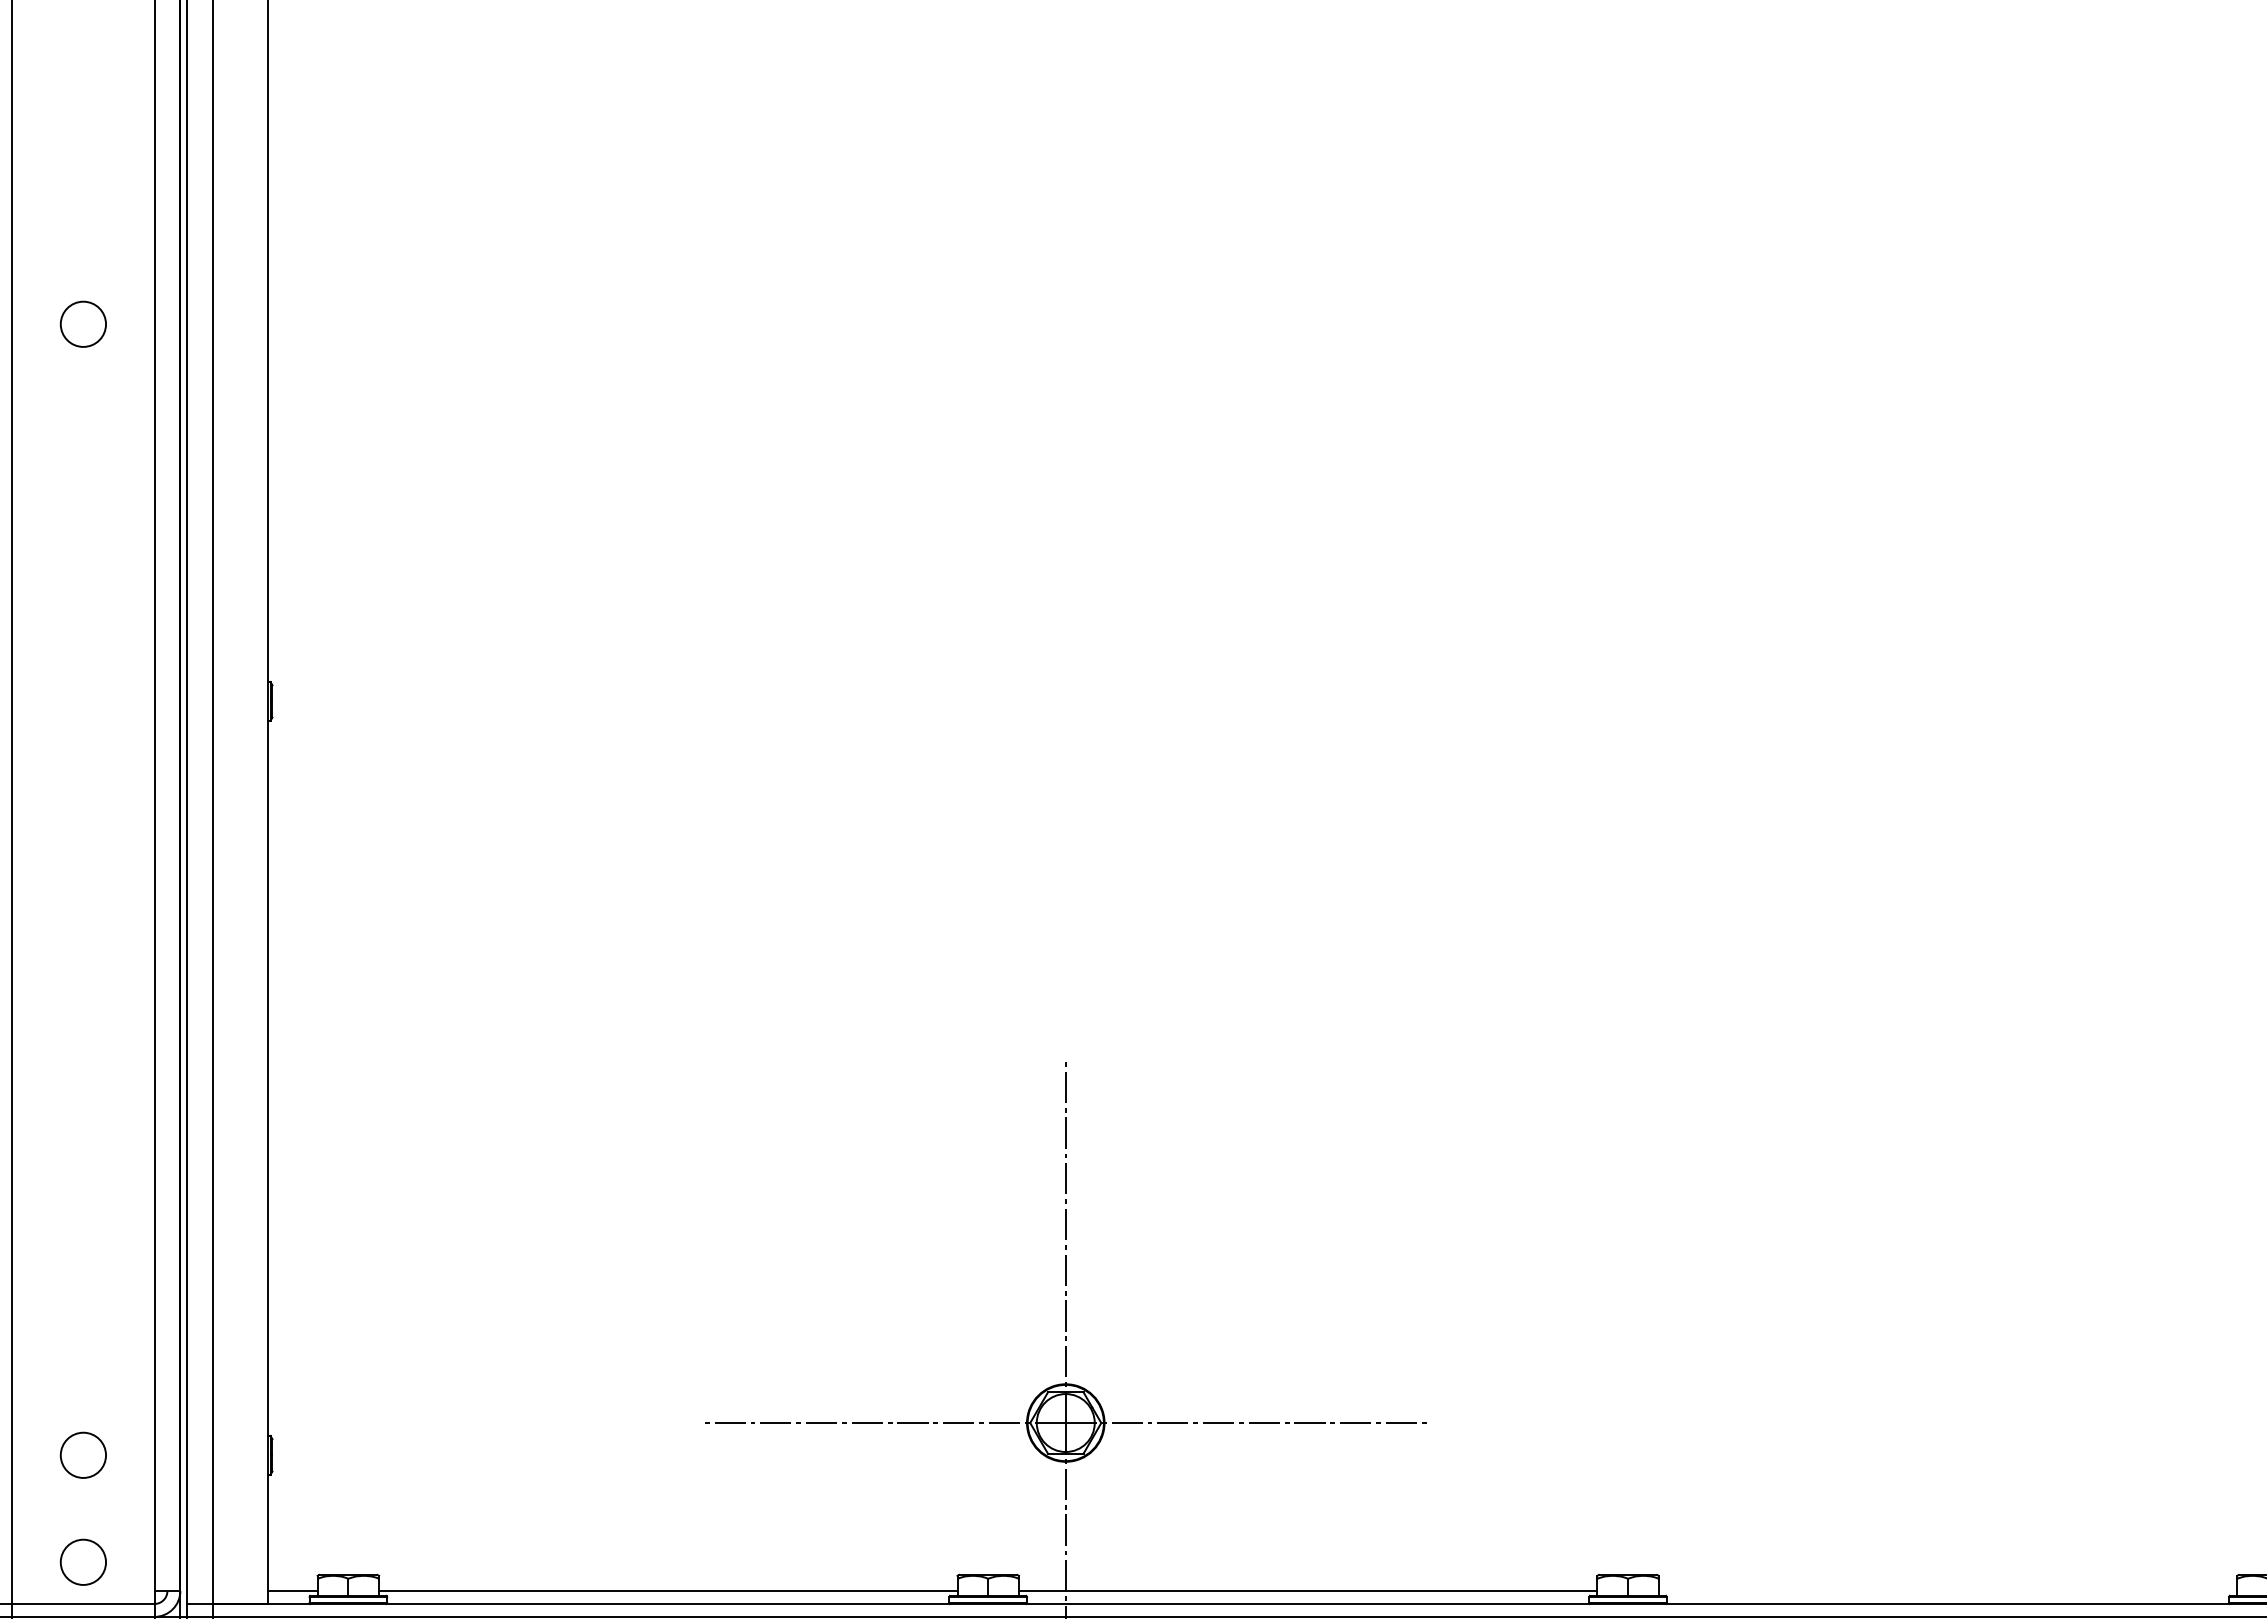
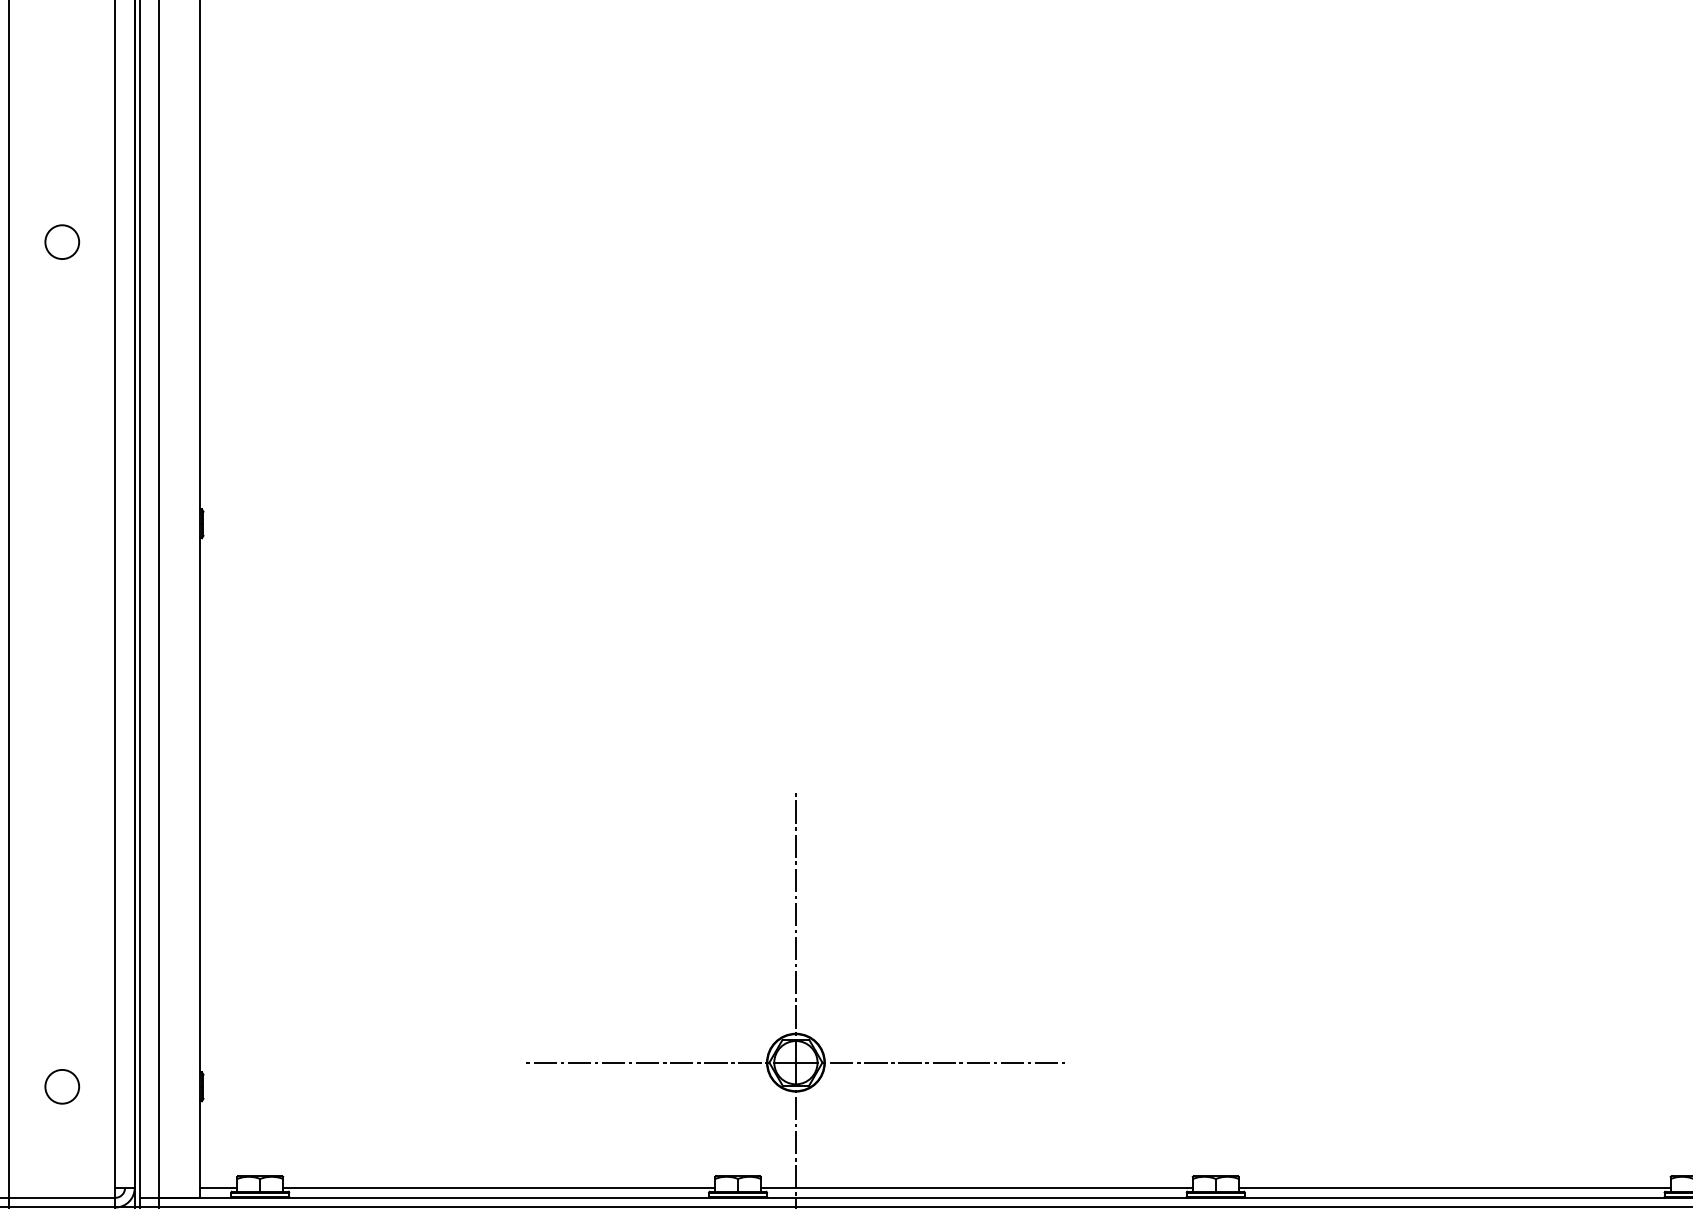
circle: (82, 1561) -> (61, 1166), removed
line: (1947, 1591) -> (1454, 1188), added

